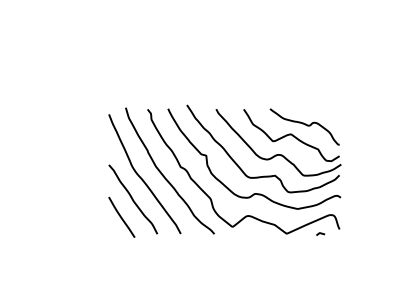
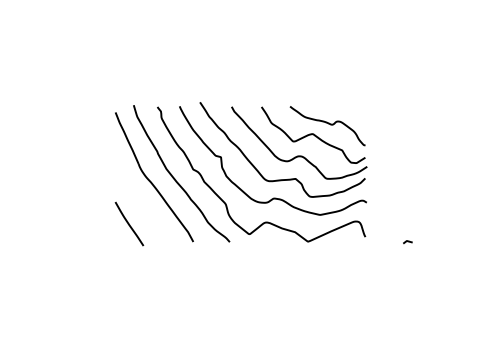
curve: (132, 199) -> (141, 204), removed
curve: (320, 234) -> (407, 242), moved

